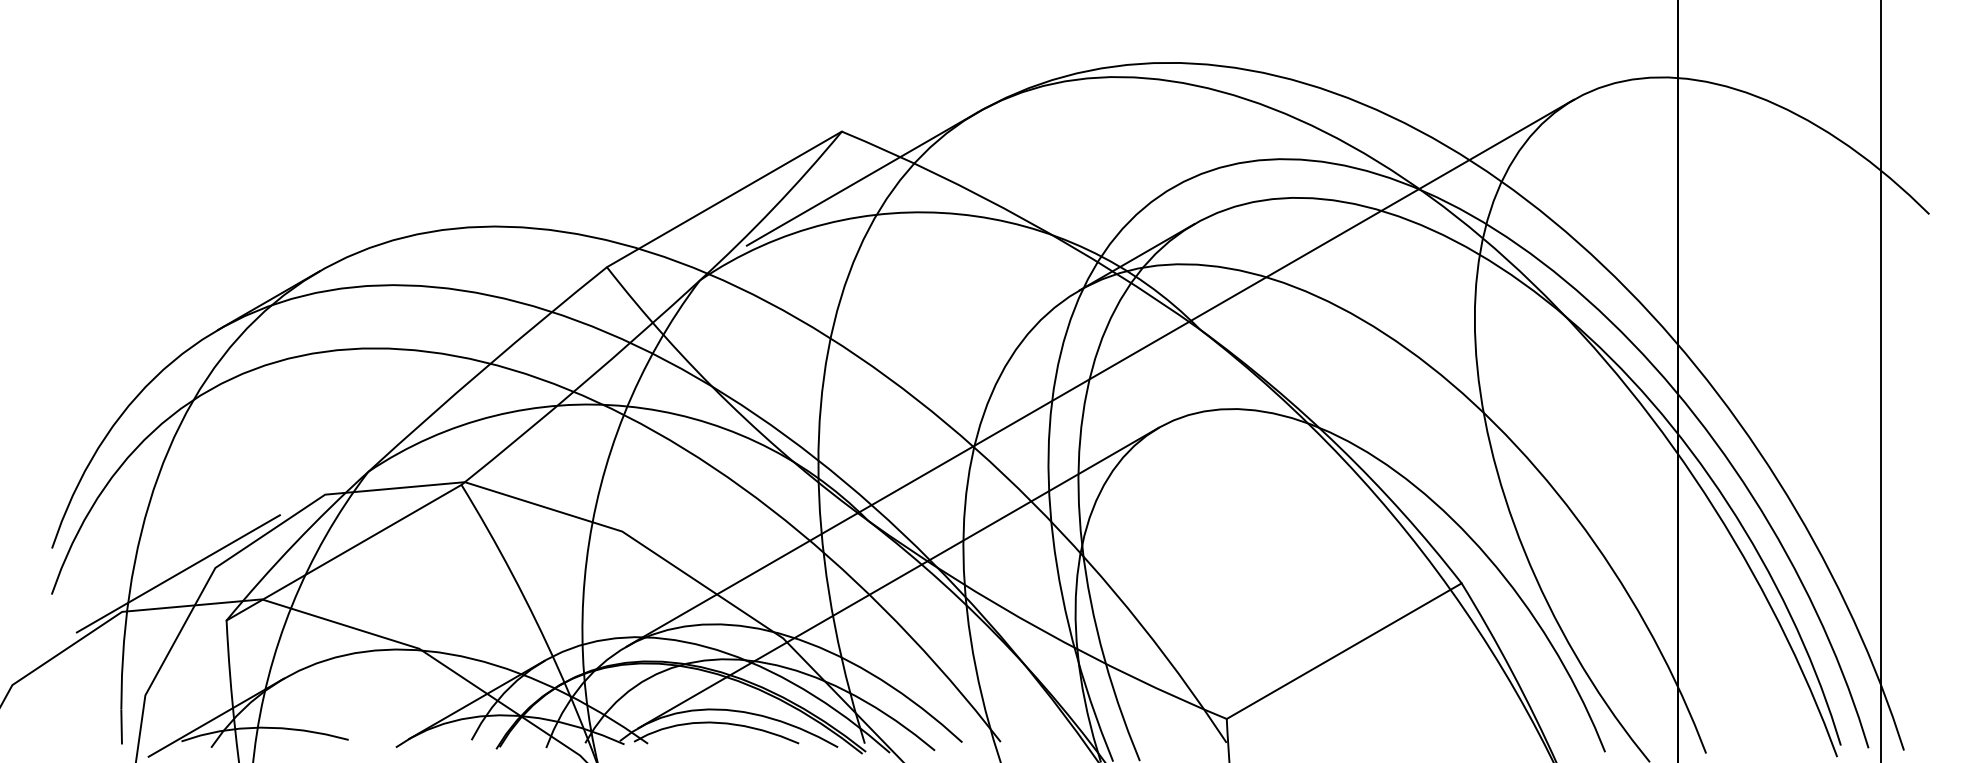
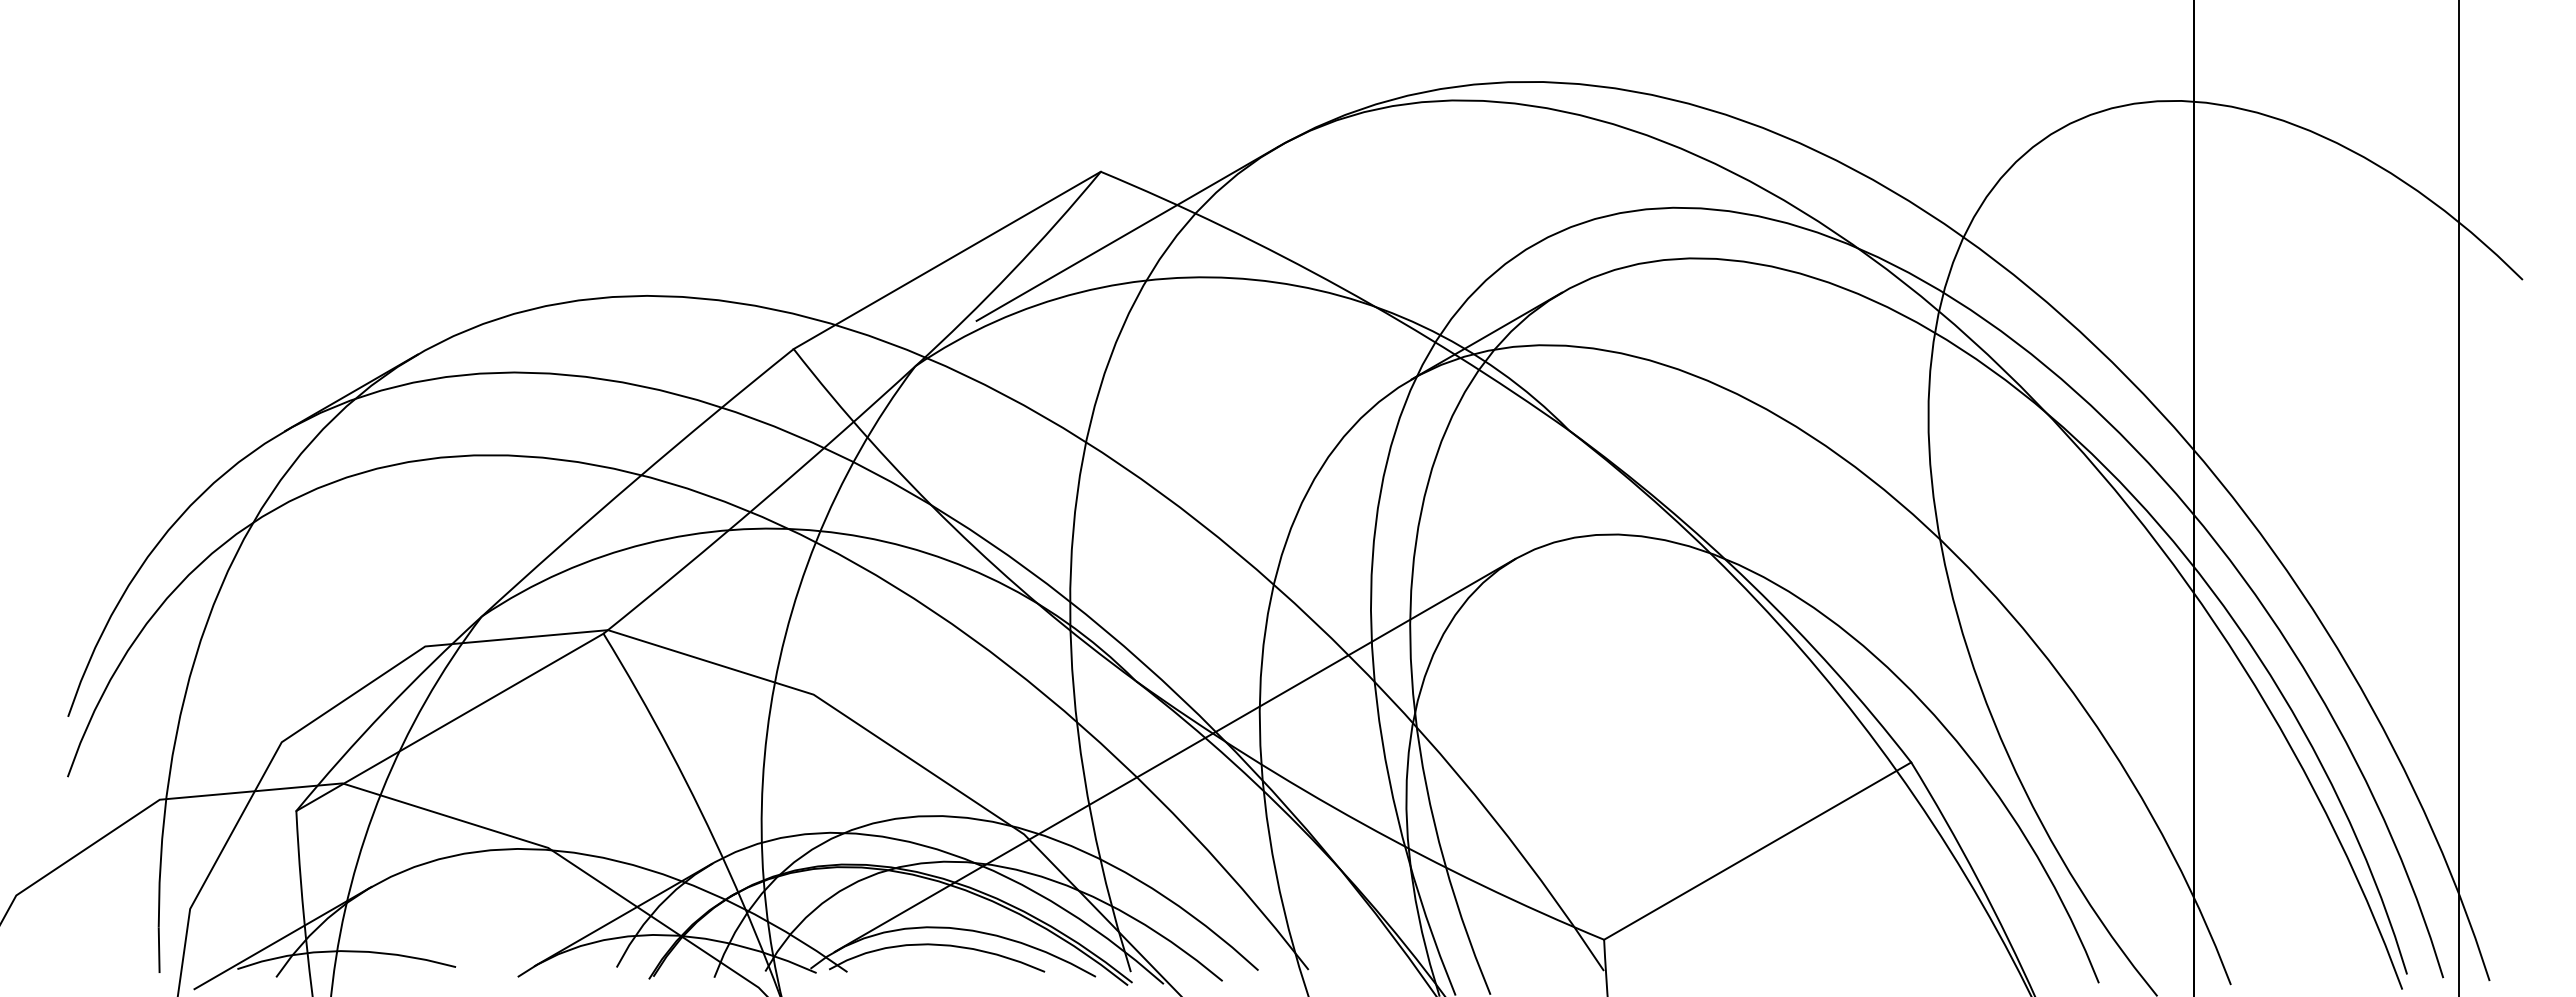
line: (1100, 373) -> (1438, 487), removed
line: (178, 573) -> (233, 749), removed

